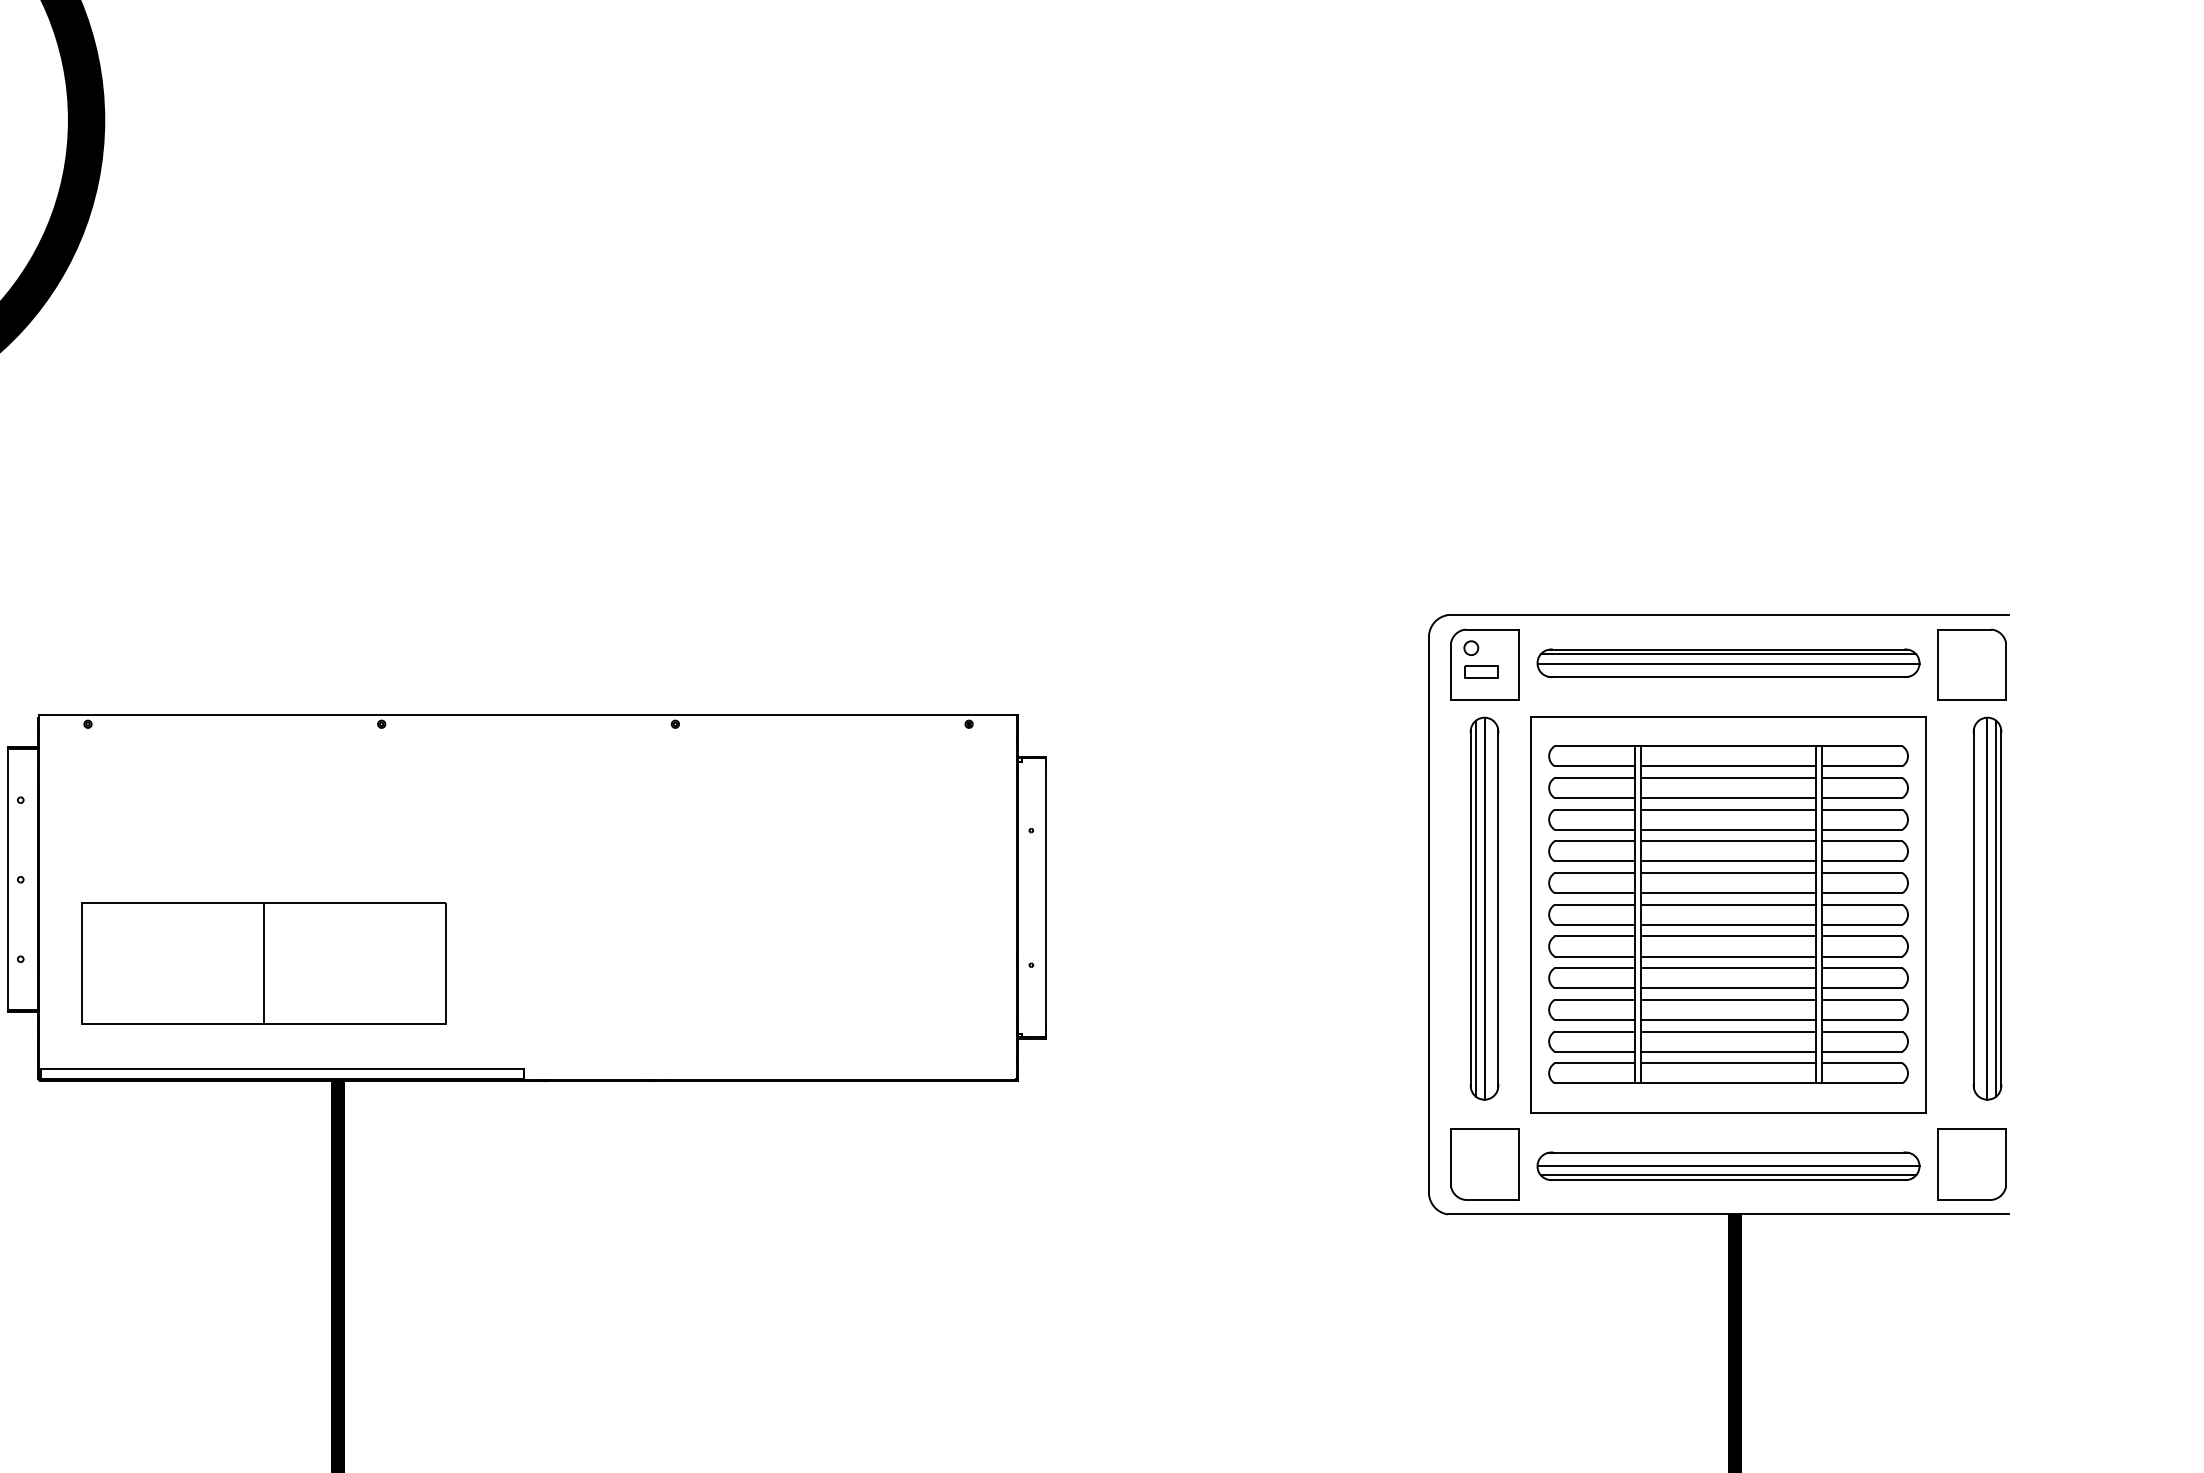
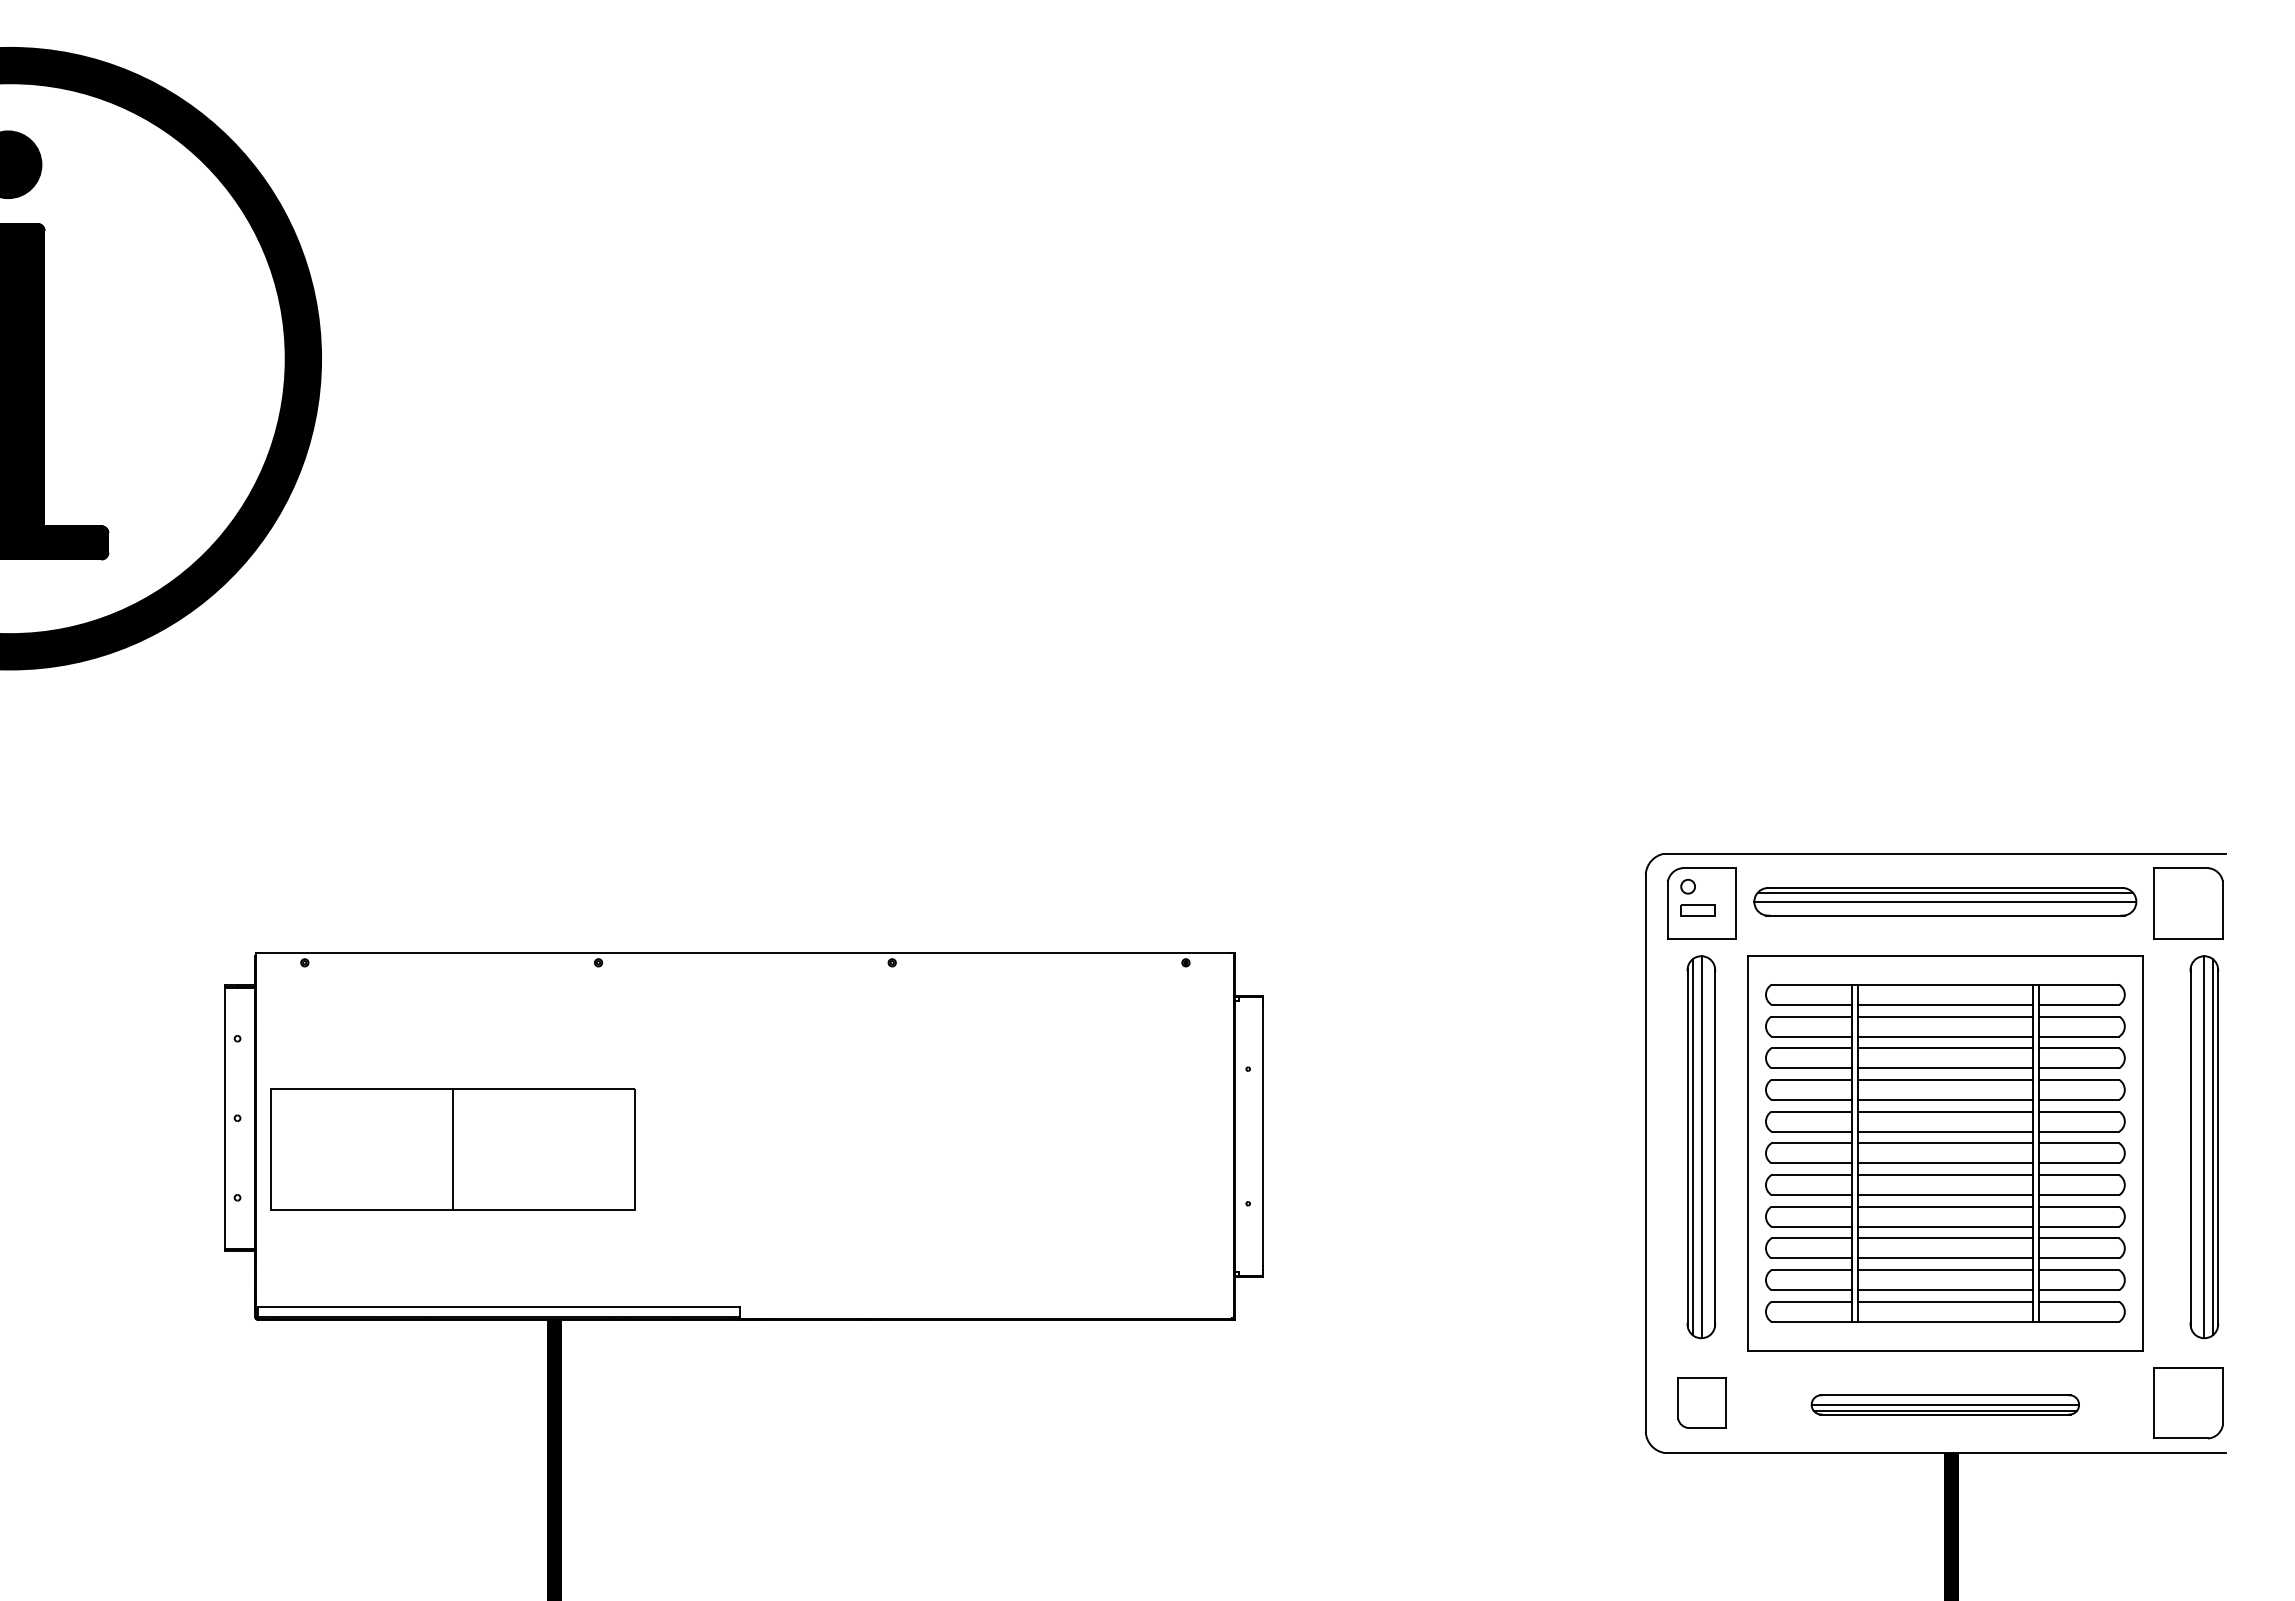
part: (263, 962) -> (452, 1149), moved
part: (1484, 1164) -> (1701, 1403), size x0.7
part: (1728, 1165) -> (1945, 1404), size x0.7

